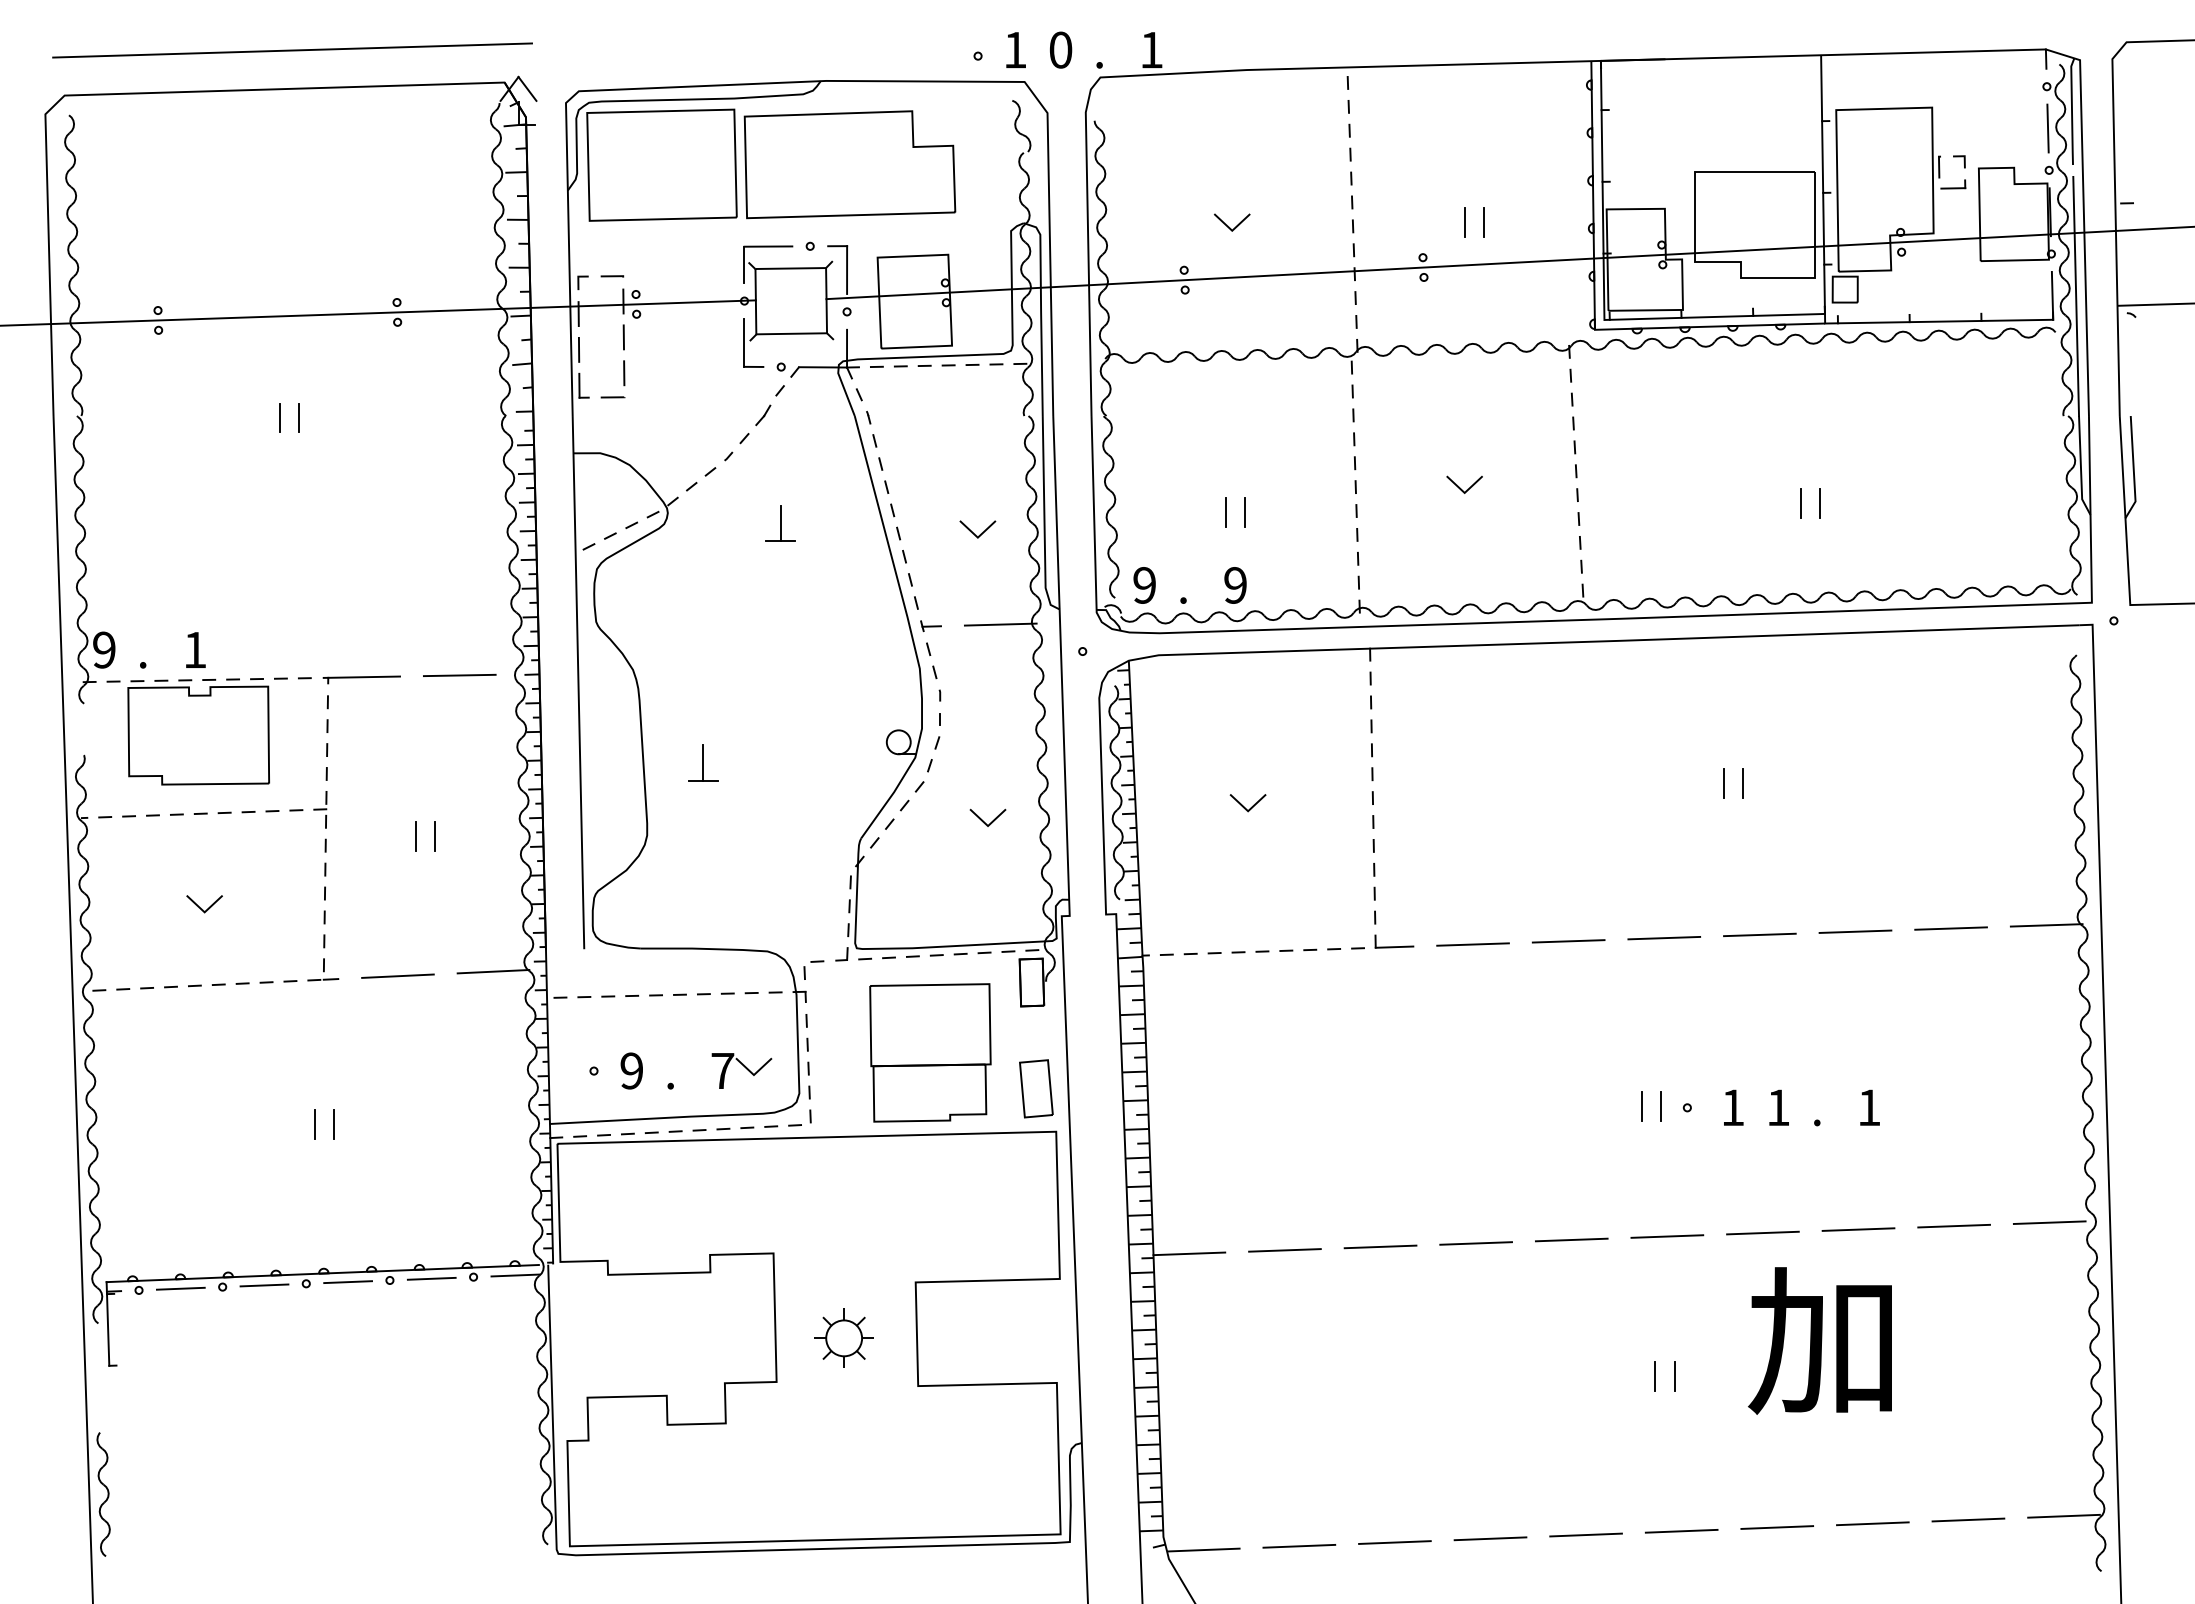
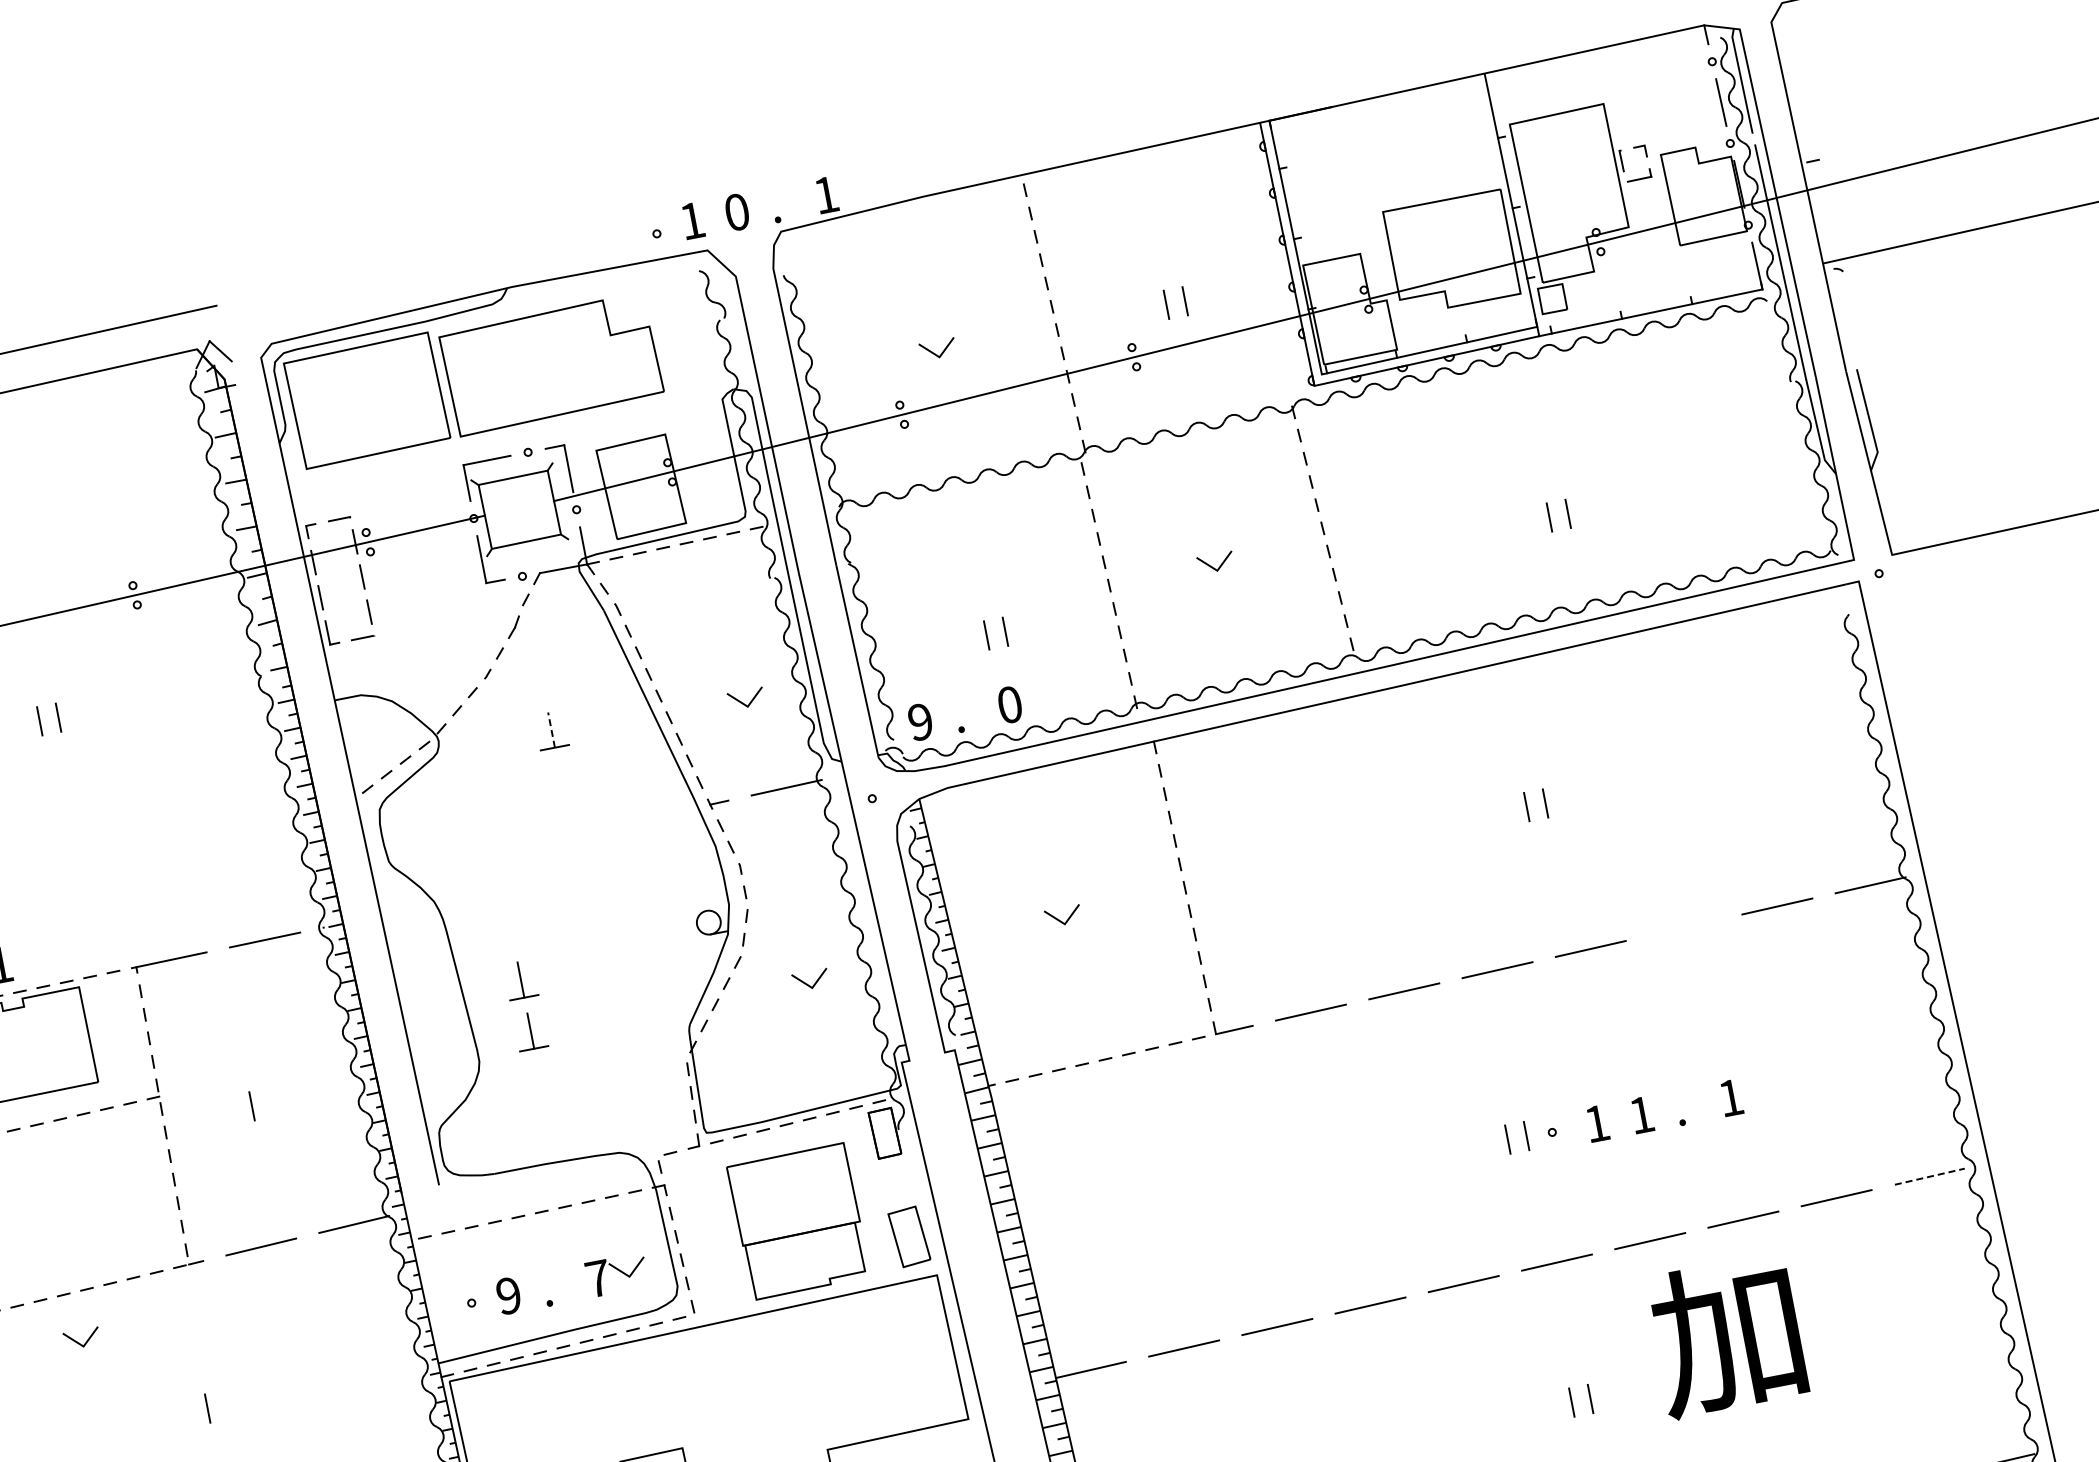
line: (780, 523) -> (551, 730), solid -> dashed
text: (1235, 585) -> (1009, 704), 9 -> 0
part: (703, 814) -> (530, 1030), added
line: (434, 836) -> (270, 1102), removed
line: (200, 907) -> (78, 1342), moved
line: (1855, 931) -> (1684, 927), removed
line: (333, 1124) -> (226, 1404), removed
line: (2049, 1222) -> (1929, 1176), solid -> dashed

